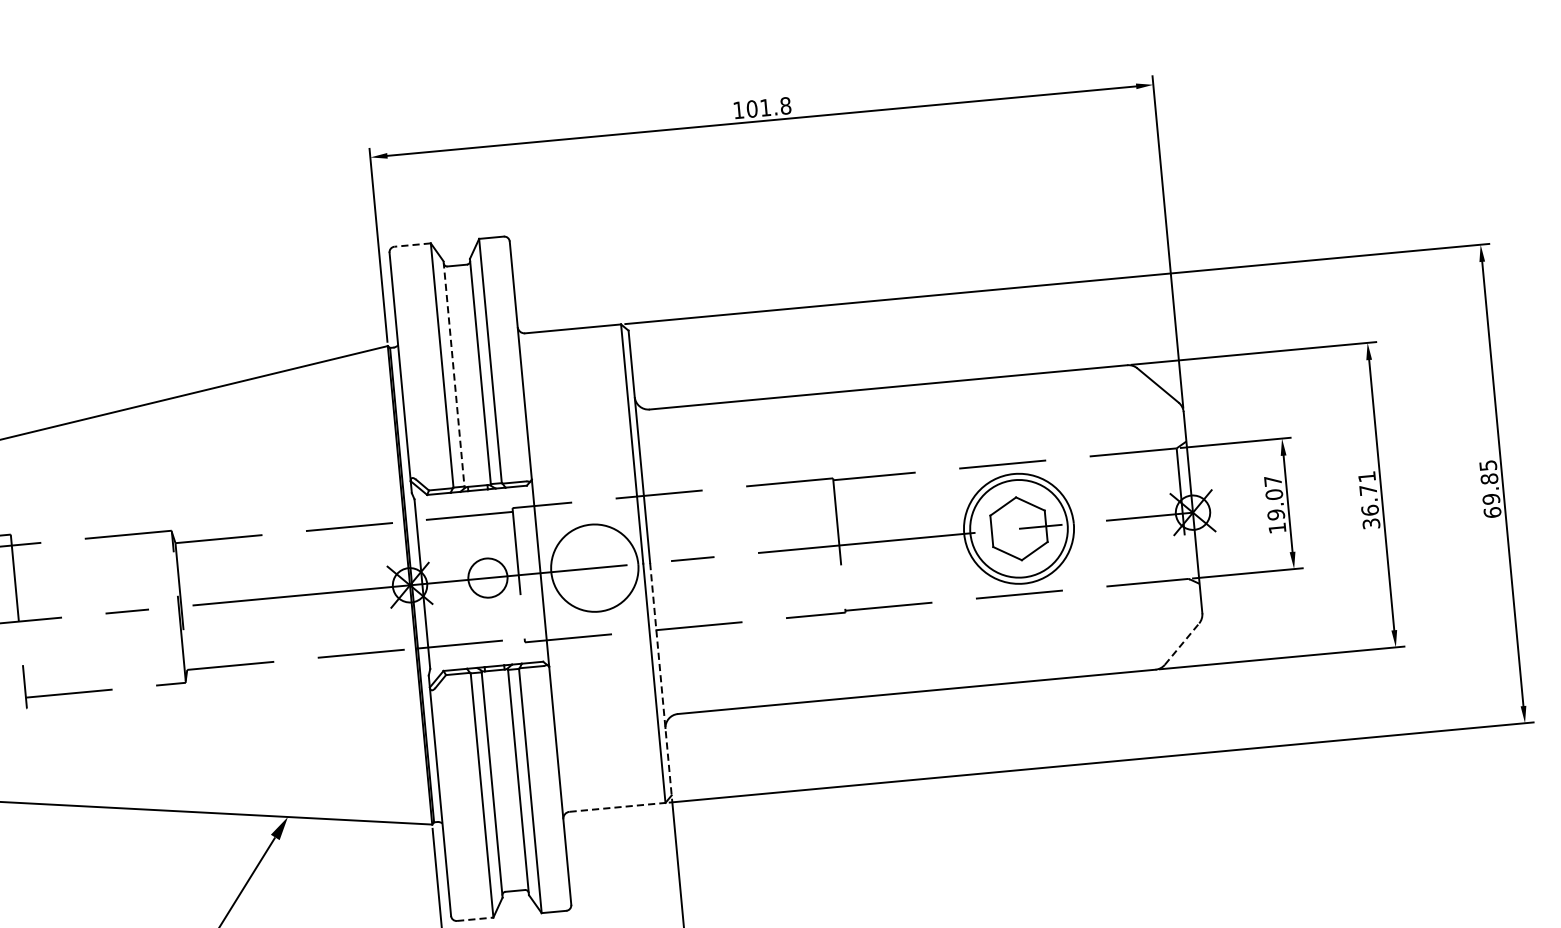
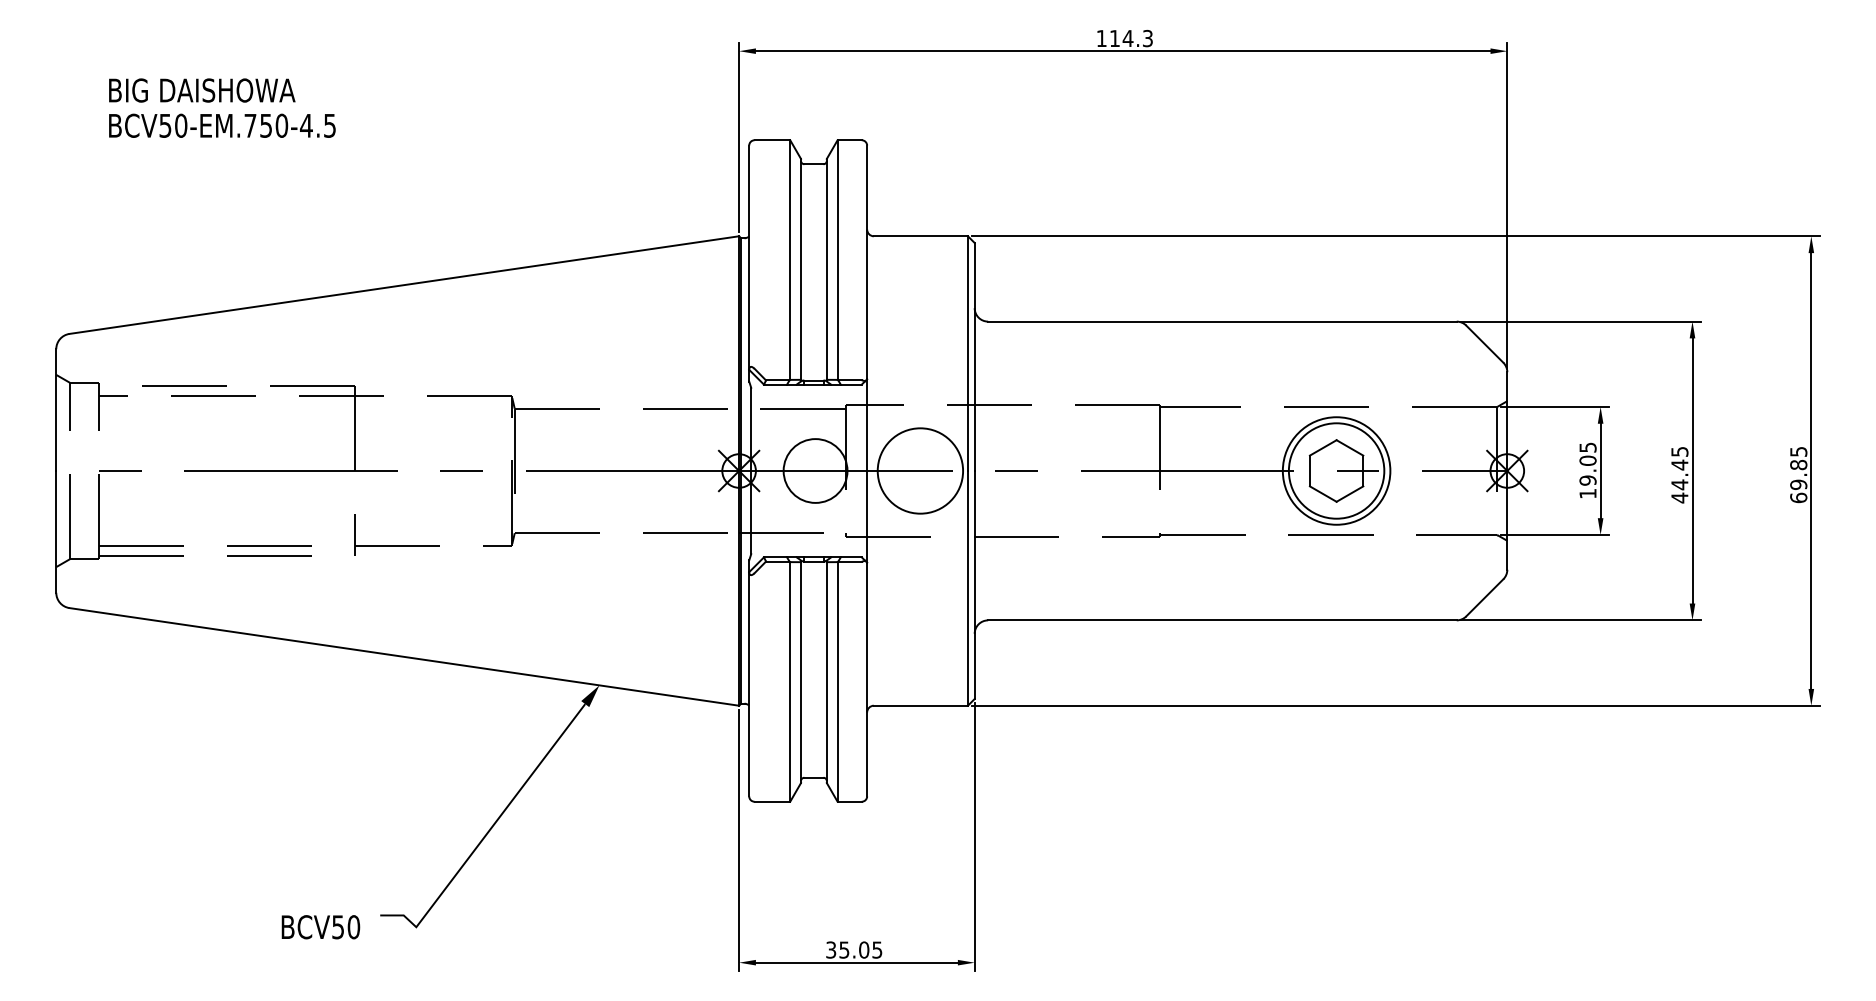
text: (769, 107) -> (1131, 38), 101.8 -> 114.3
line: (412, 245) -> (772, 140), dashed -> solid
line: (453, 374) -> (800, 269), dashed -> solid
text: (1272, 481) -> (1587, 447), 19.07 -> 19.05
text: (1368, 500) -> (1679, 475), 36.71 -> 44.45
circle: (487, 577) -> (815, 470), size x1.67
line: (1182, 643) -> (1485, 597), dashed -> solid
line: (660, 679) -> (974, 585), dashed -> solid
line: (618, 807) -> (921, 705), dashed -> solid
line: (475, 919) -> (772, 801), dashed -> solid

